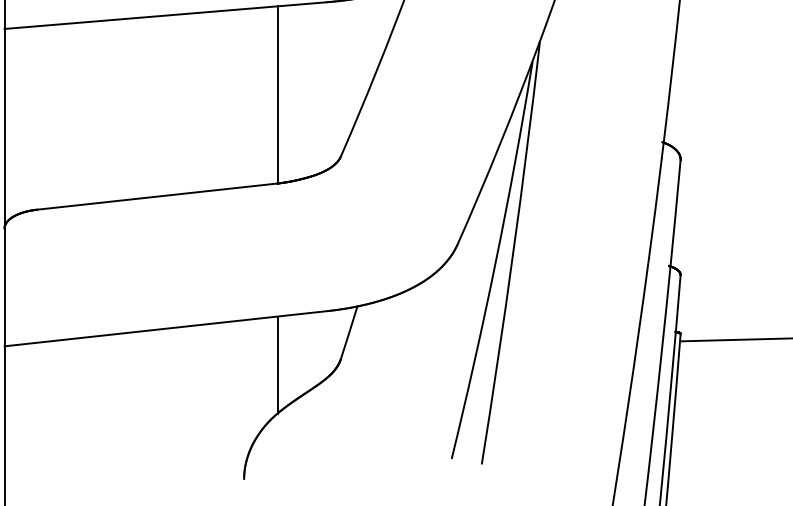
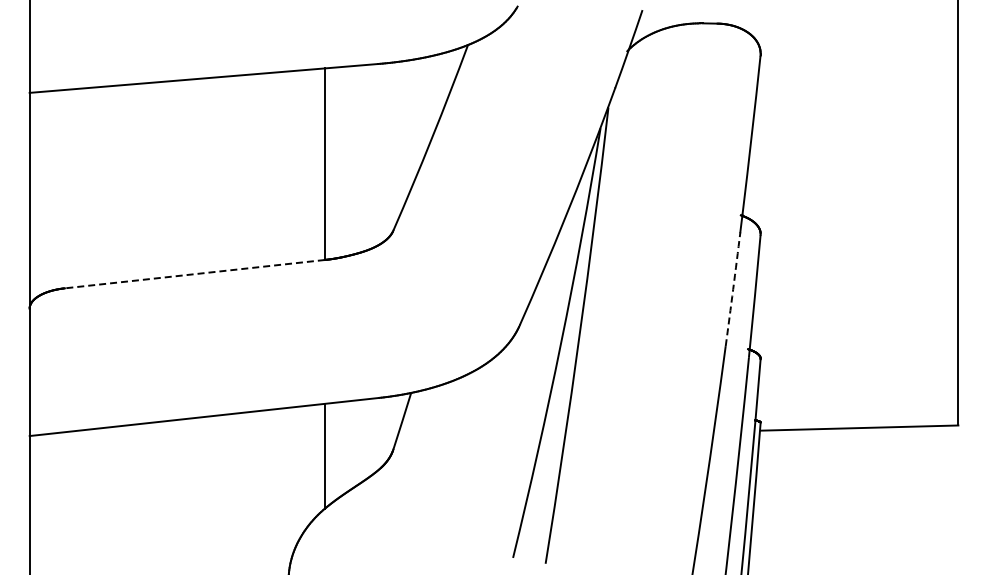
line: (157, 196) -> (194, 274), solid -> dashed
arc: (655, 210) -> (733, 289), solid -> dashed

